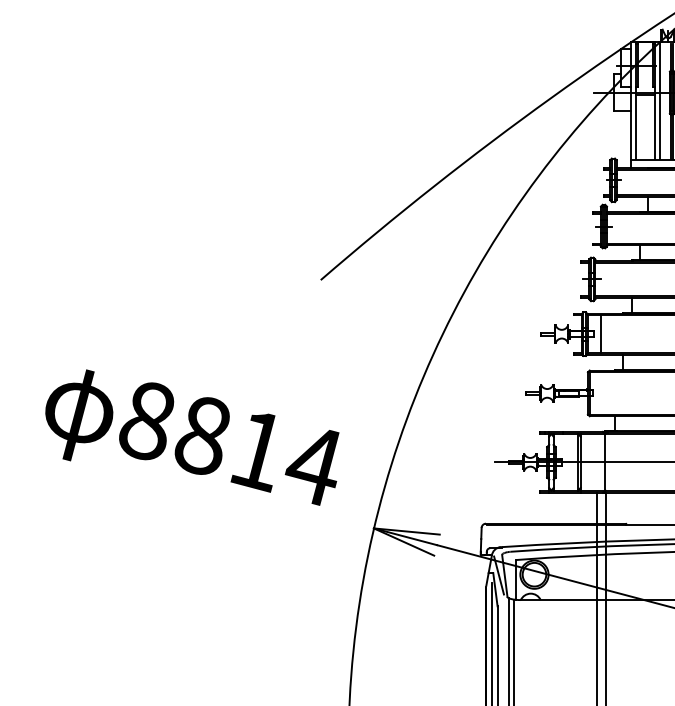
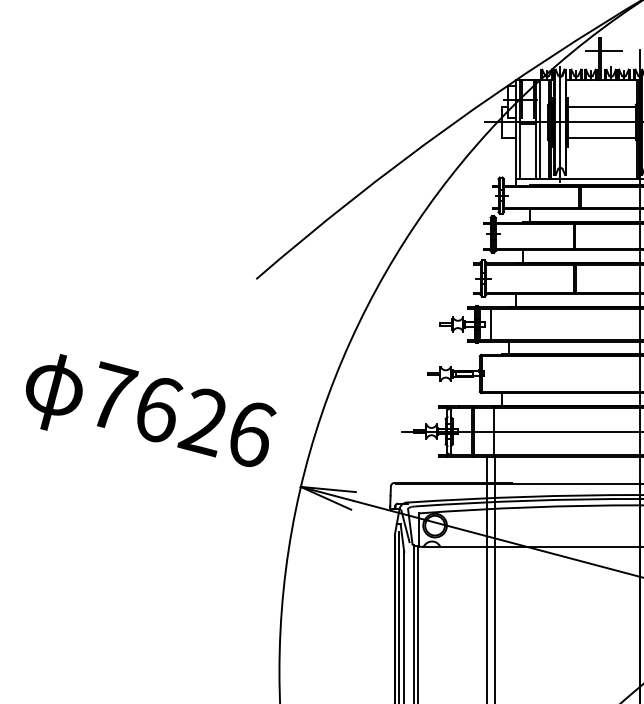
text: (231, 441) -> (181, 414), 8814 -> 7626

